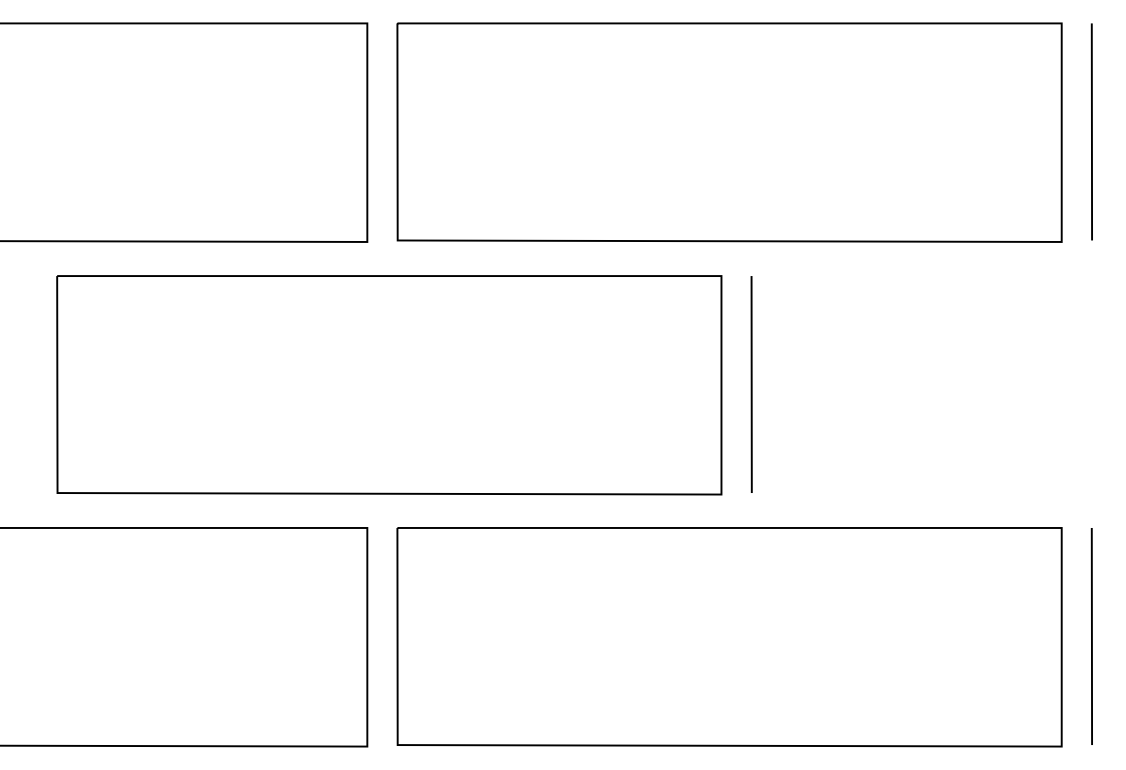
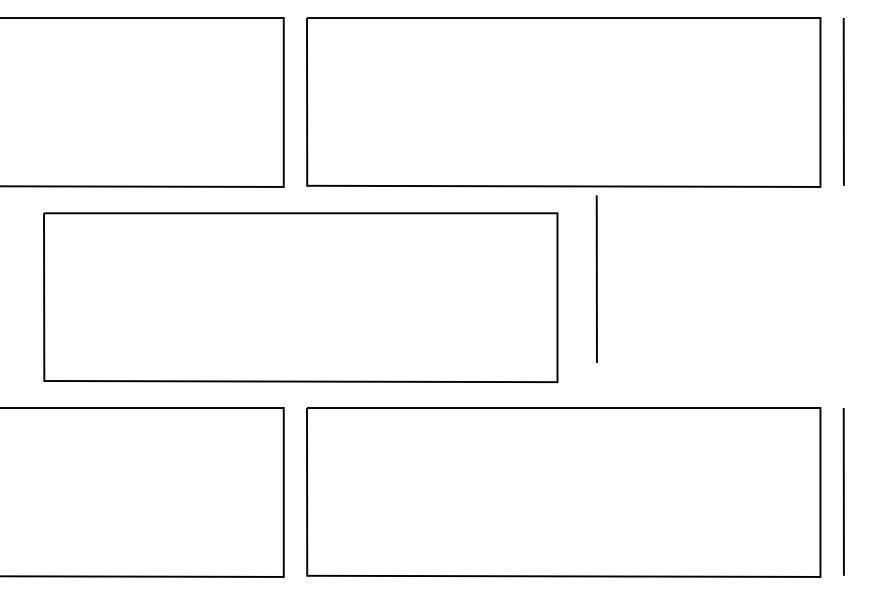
line: (751, 383) -> (596, 278), moved

